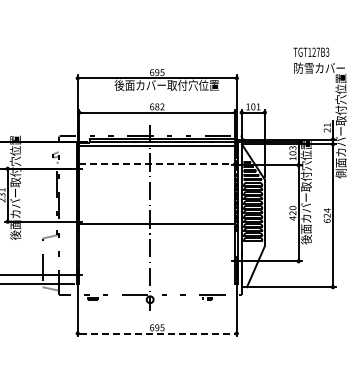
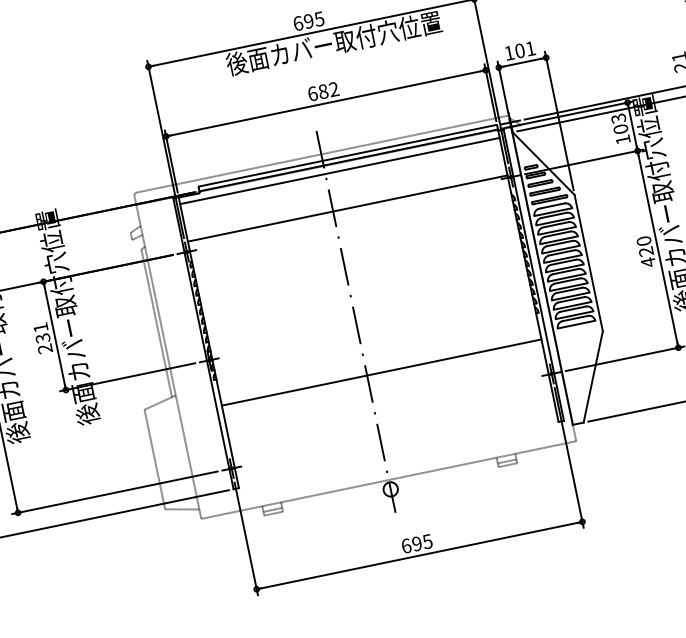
line: (157, 164) -> (348, 209), dashed -> solid
line: (157, 224) -> (382, 373), moved
line: (157, 333) -> (419, 555), dashed -> solid

